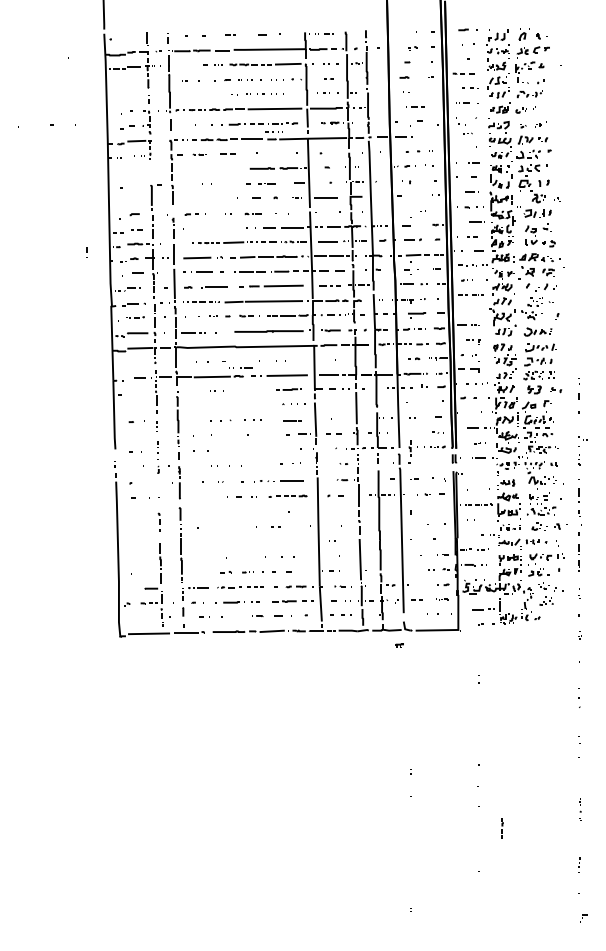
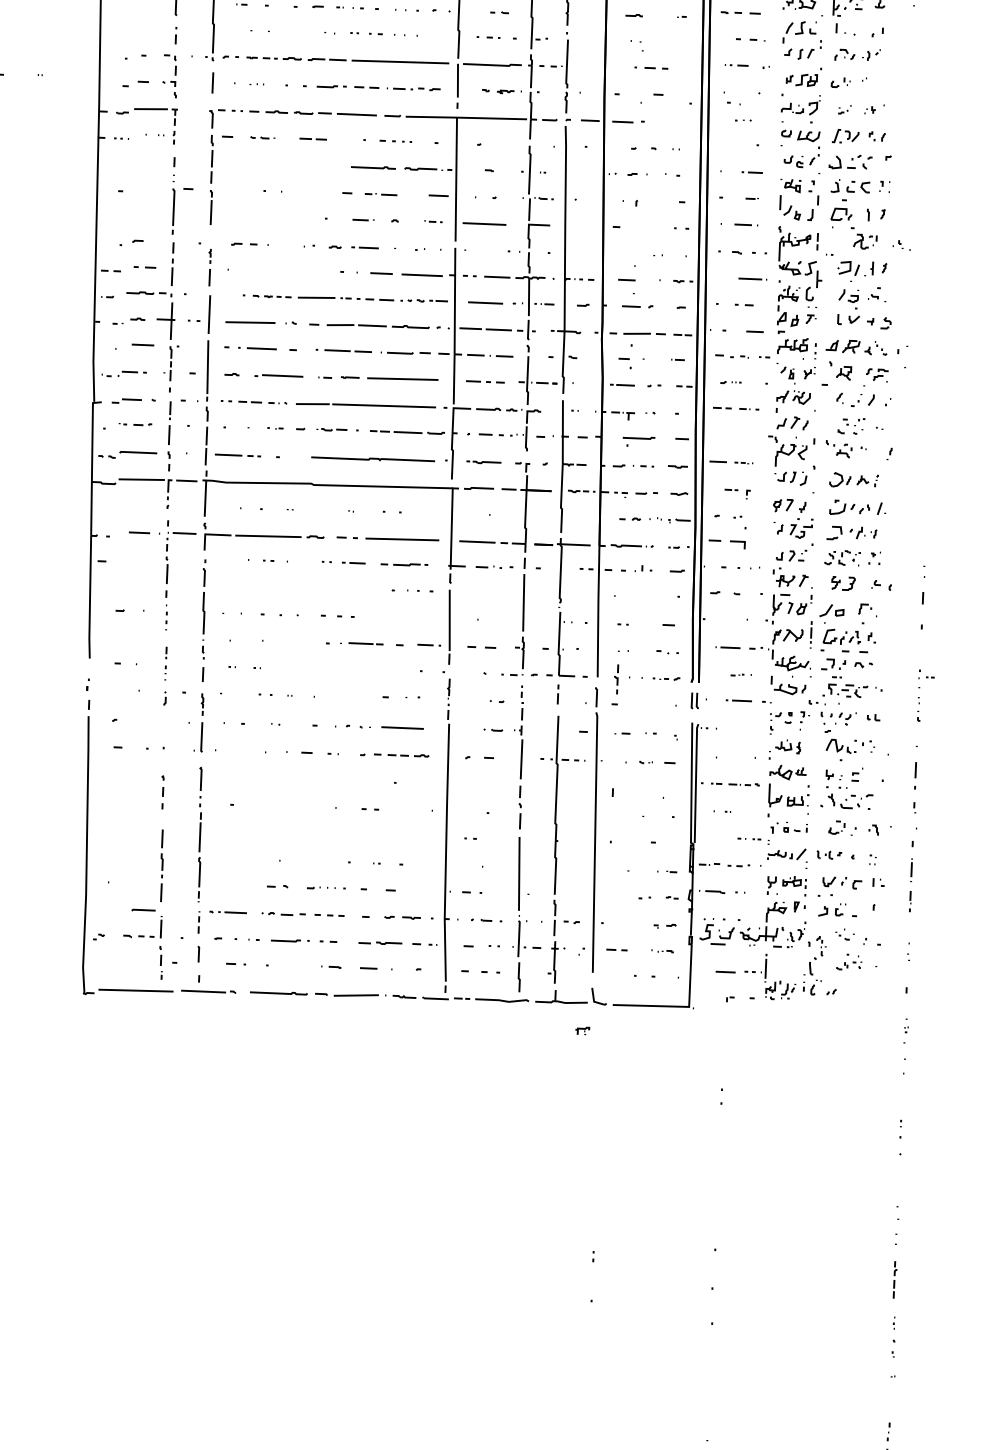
part: (273, 131) -> (394, 139), moved
part: (252, 213) -> (352, 247), size x1.67
part: (128, 216) -> (130, 243), size x0.62
part: (86, 252) -> (173, 166), moved
part: (240, 367) -> (342, 561), moved
line: (292, 420) -> (366, 643), moved
line: (502, 829) -> (894, 1281), moved

